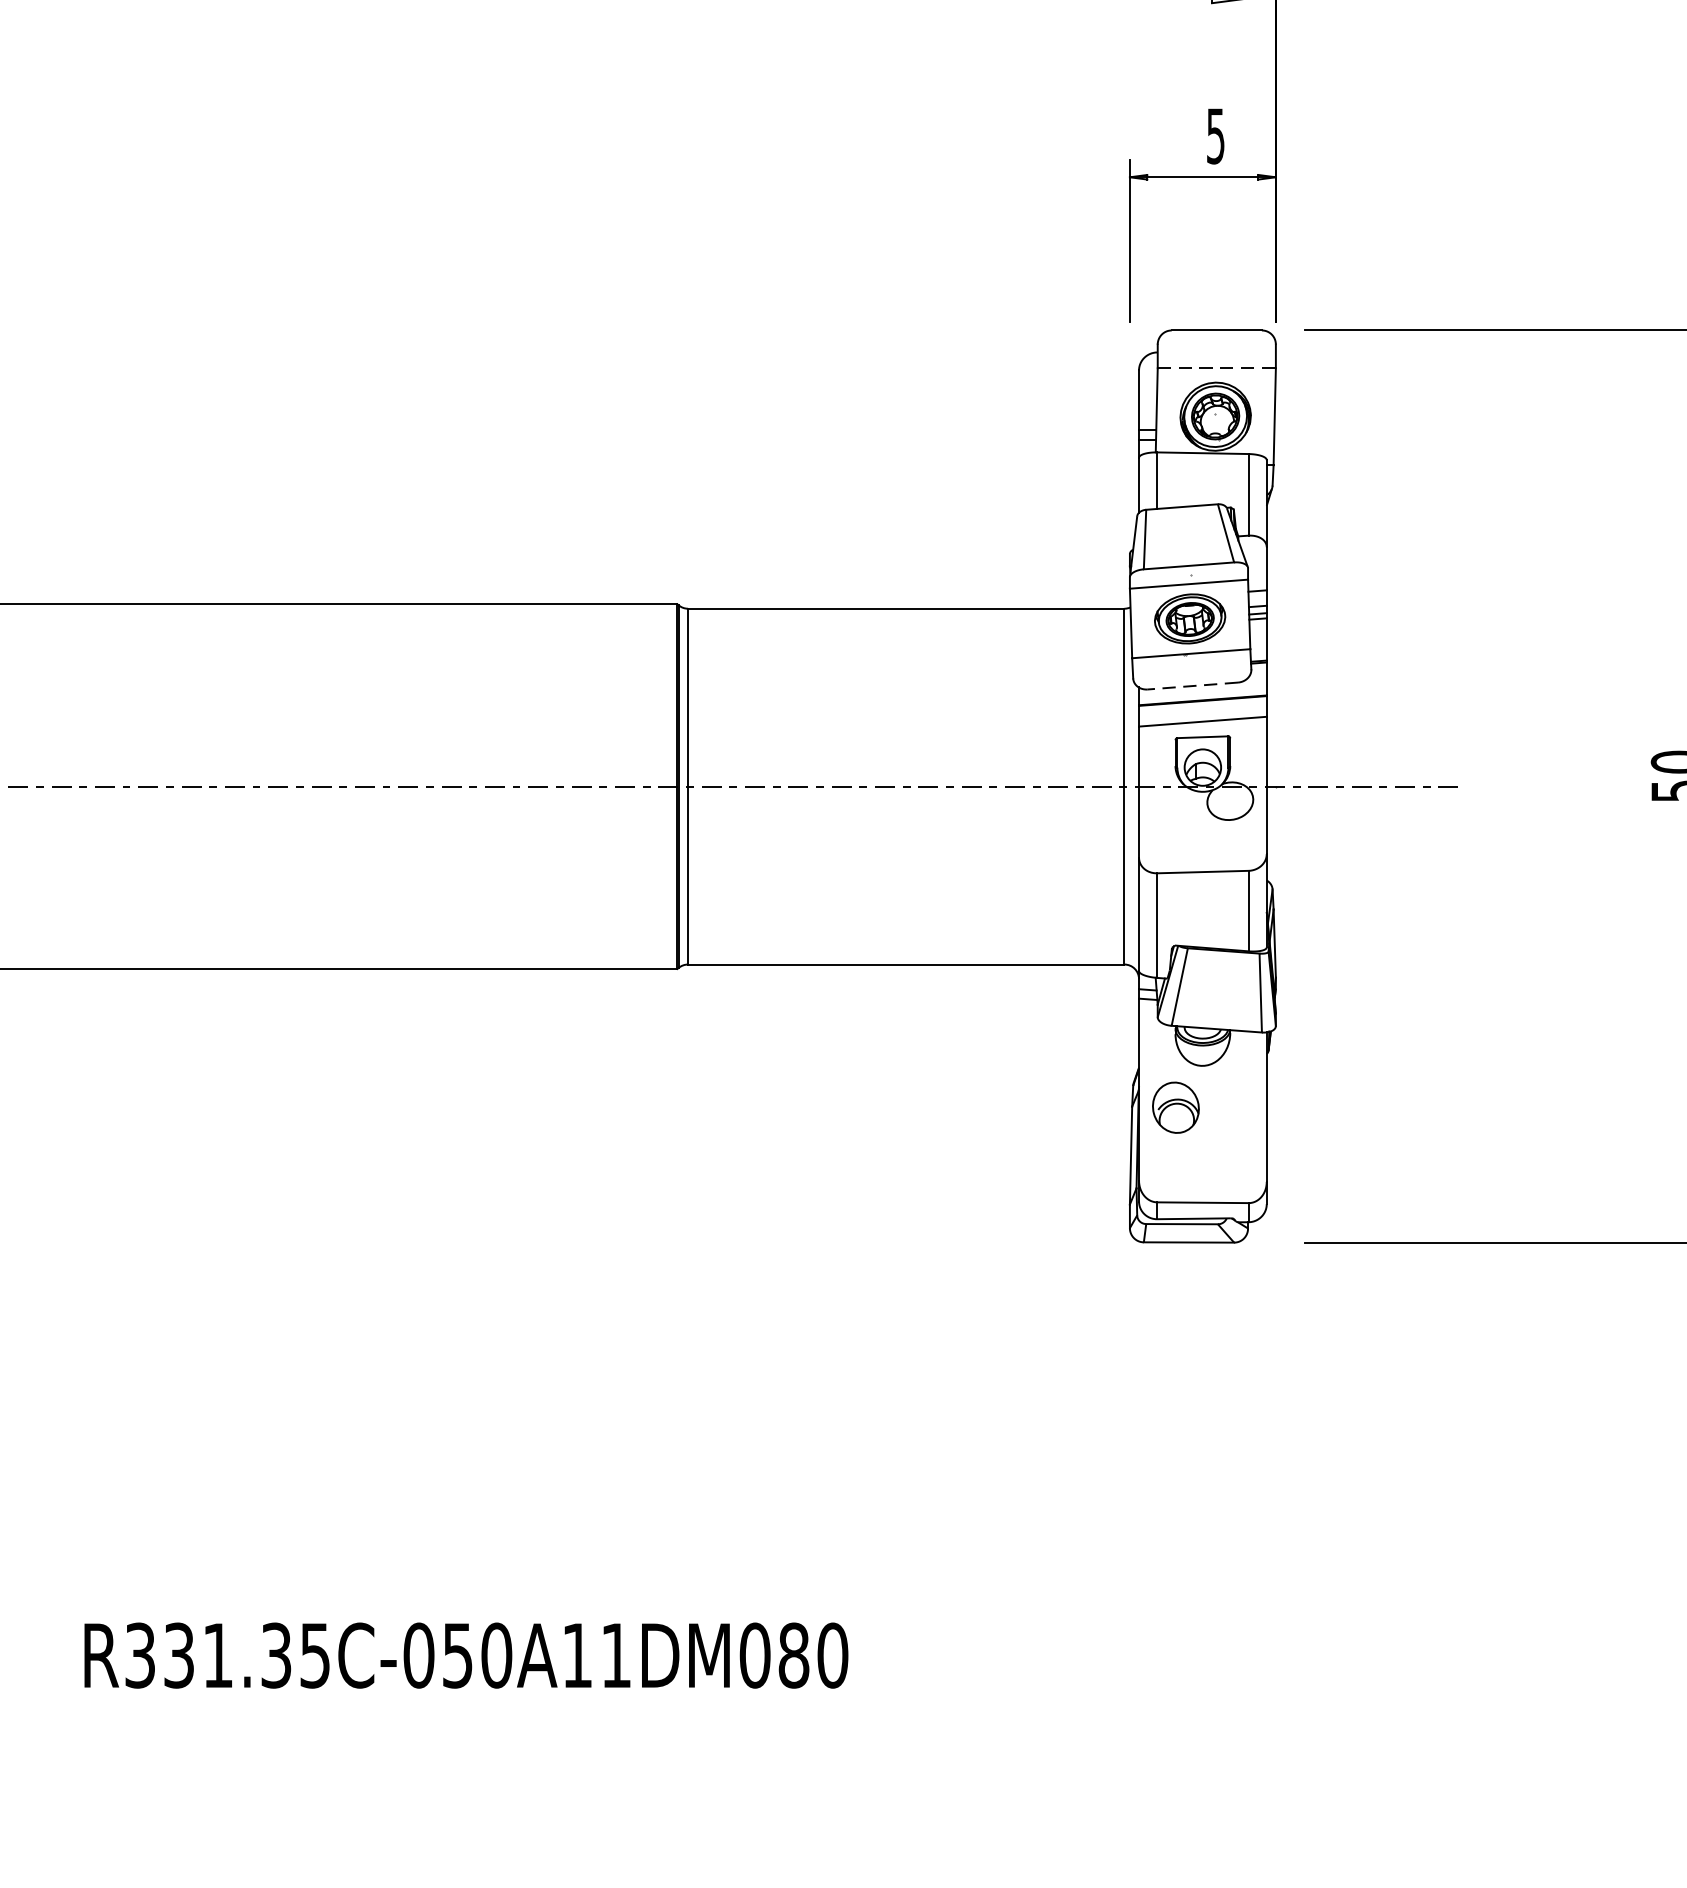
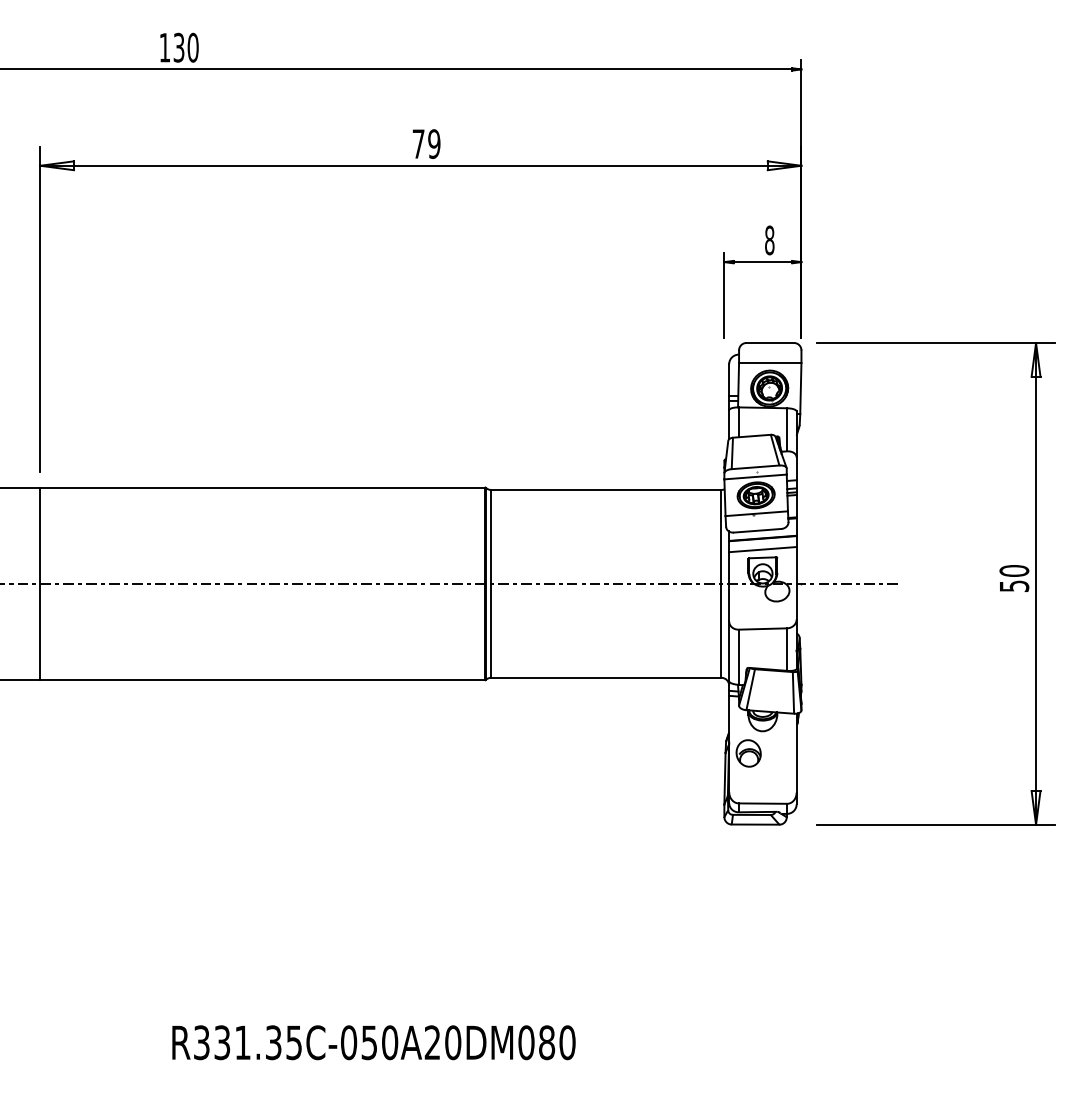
text: (1215, 136) -> (769, 240), 5 -> 8
line: (1217, 367) -> (770, 362), dashed -> solid
line: (1192, 685) -> (757, 530), dashed -> solid
text: (596, 1655) -> (442, 1042), R331.35C-050A11DM080 -> R331.35C-050A20DM080

